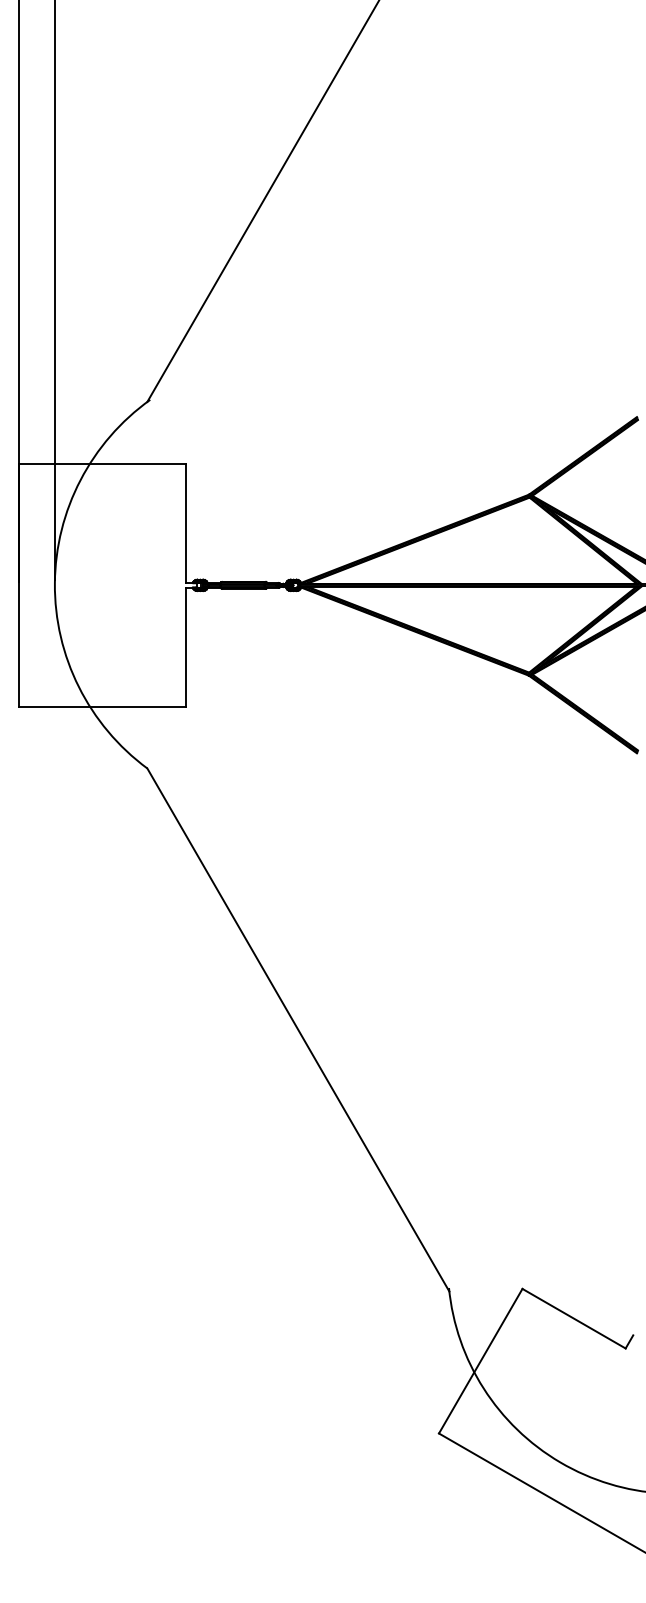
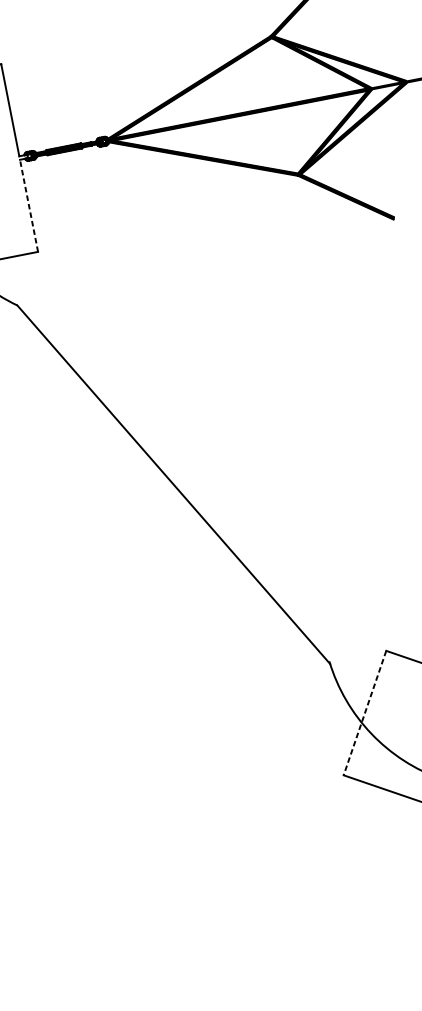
line: (186, 647) -> (29, 206), solid -> dashed
line: (480, 1361) -> (364, 713), solid -> dashed

